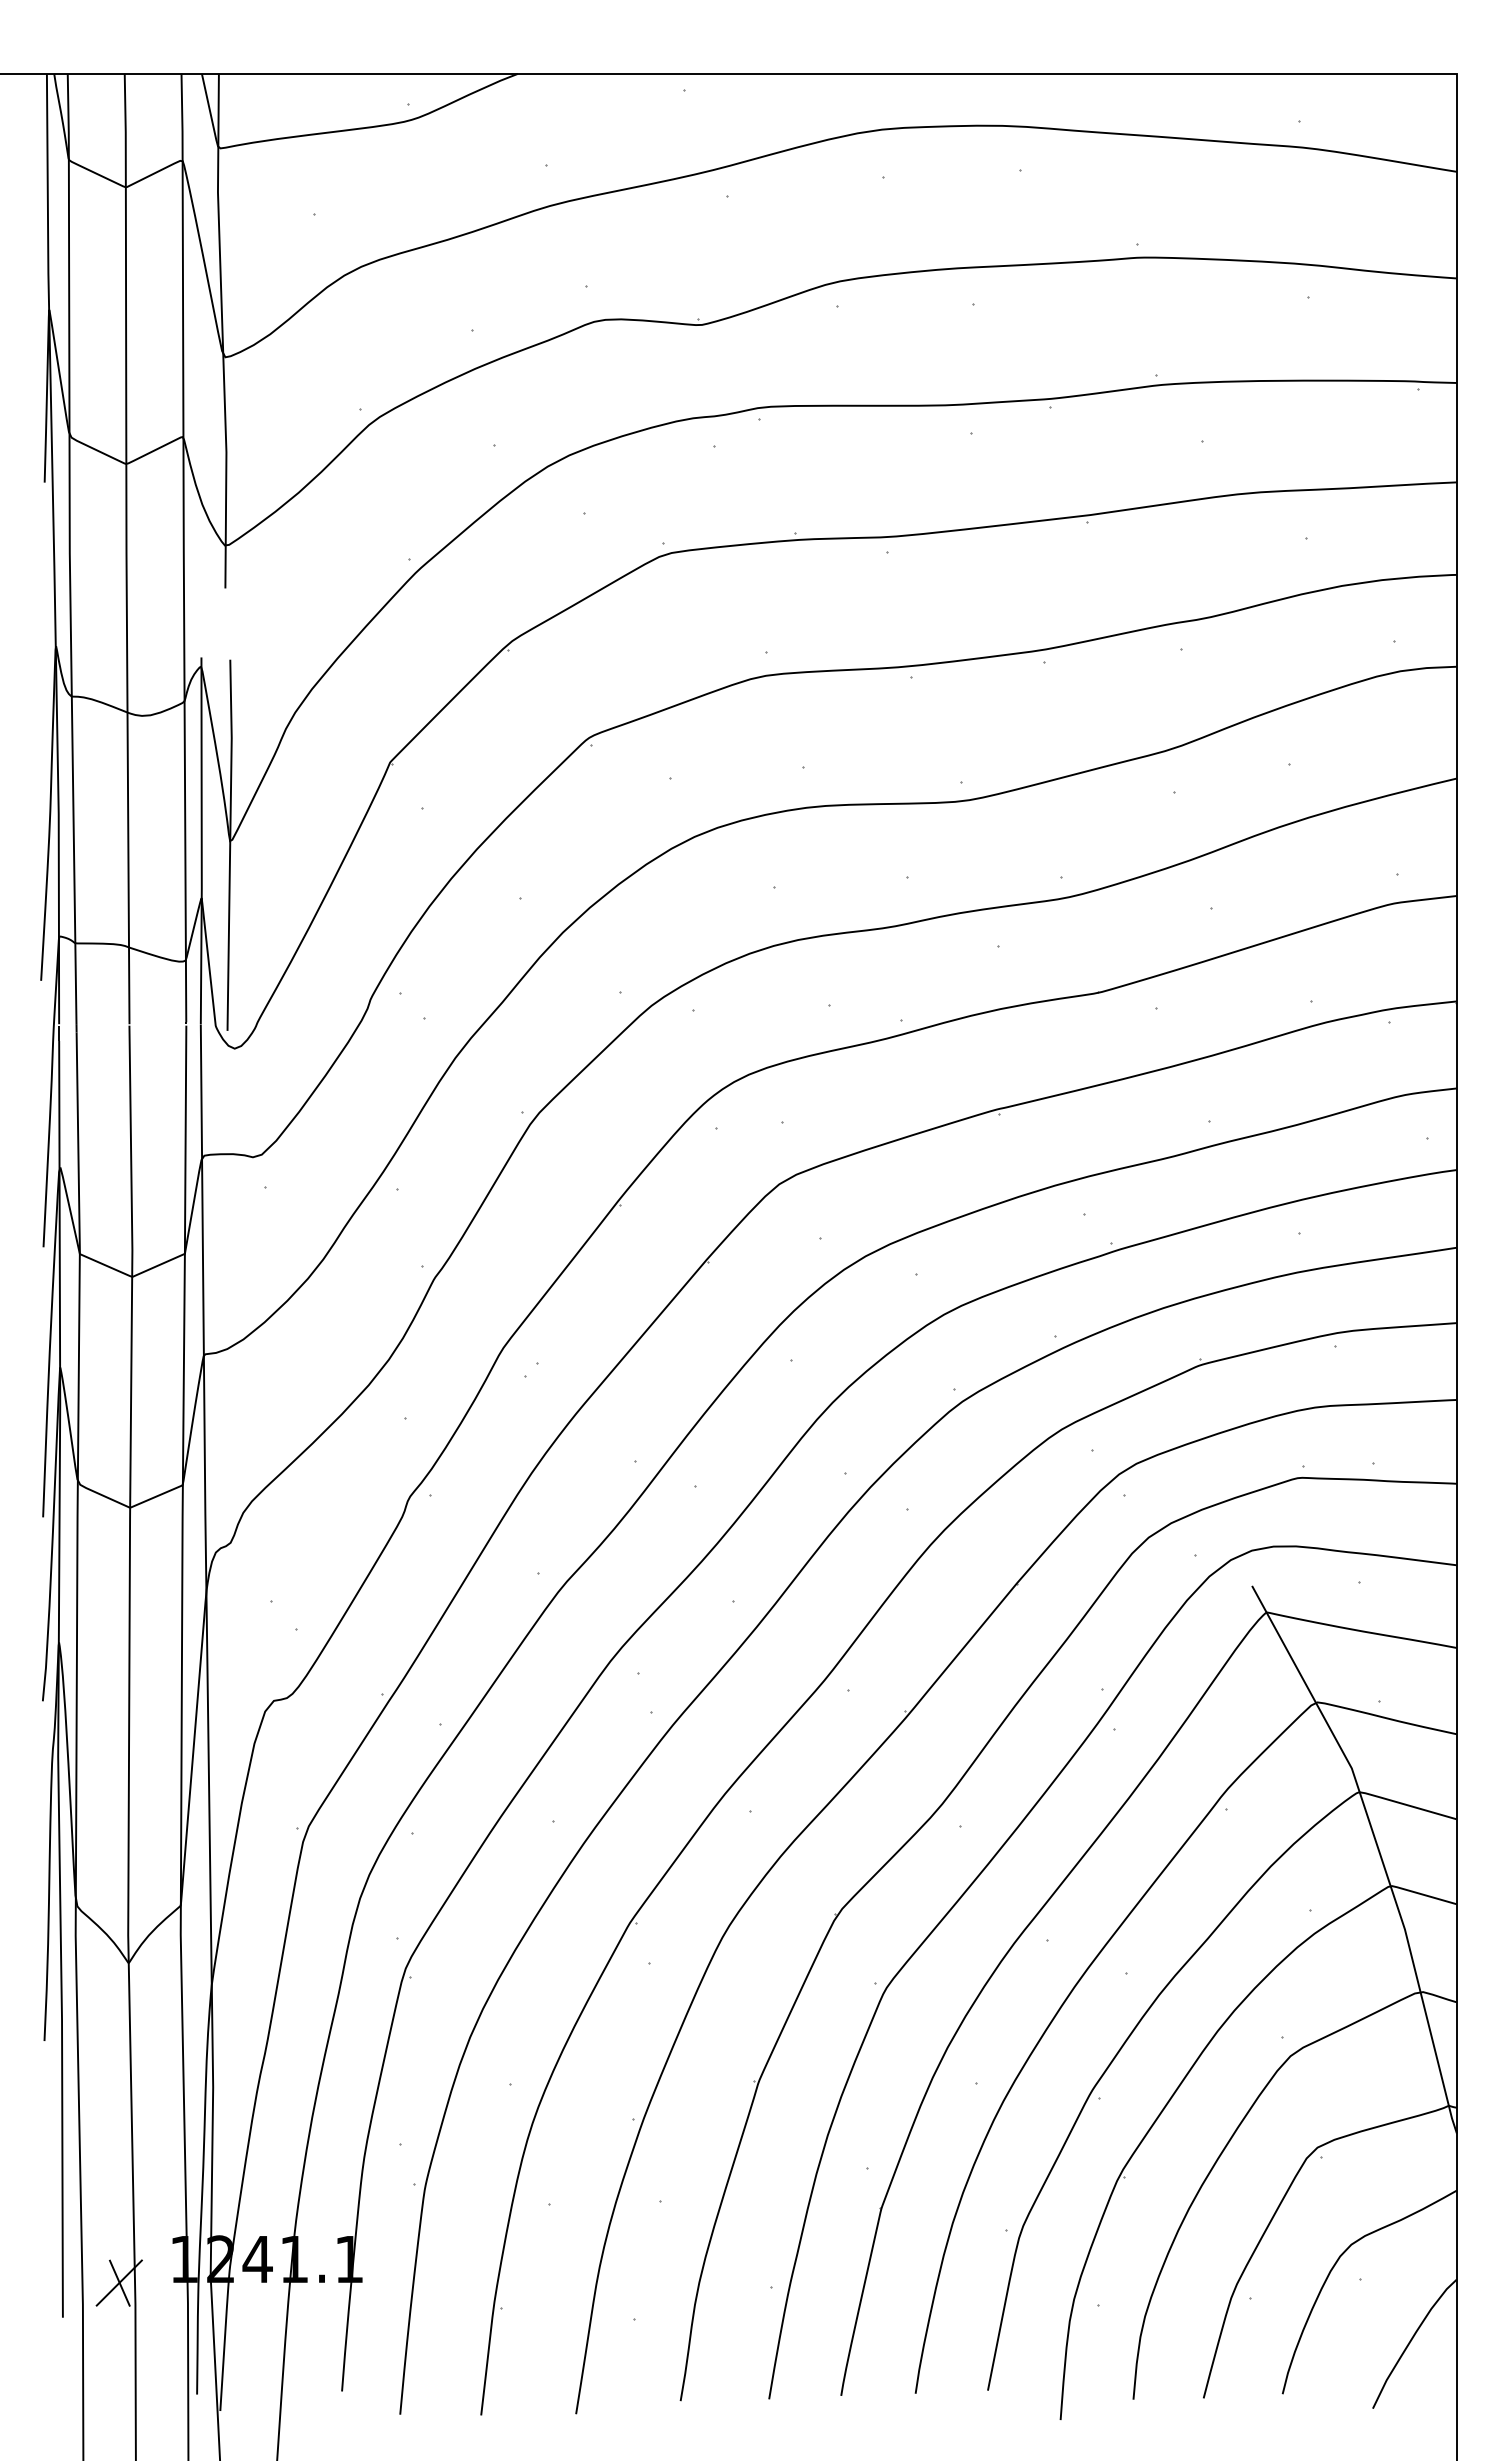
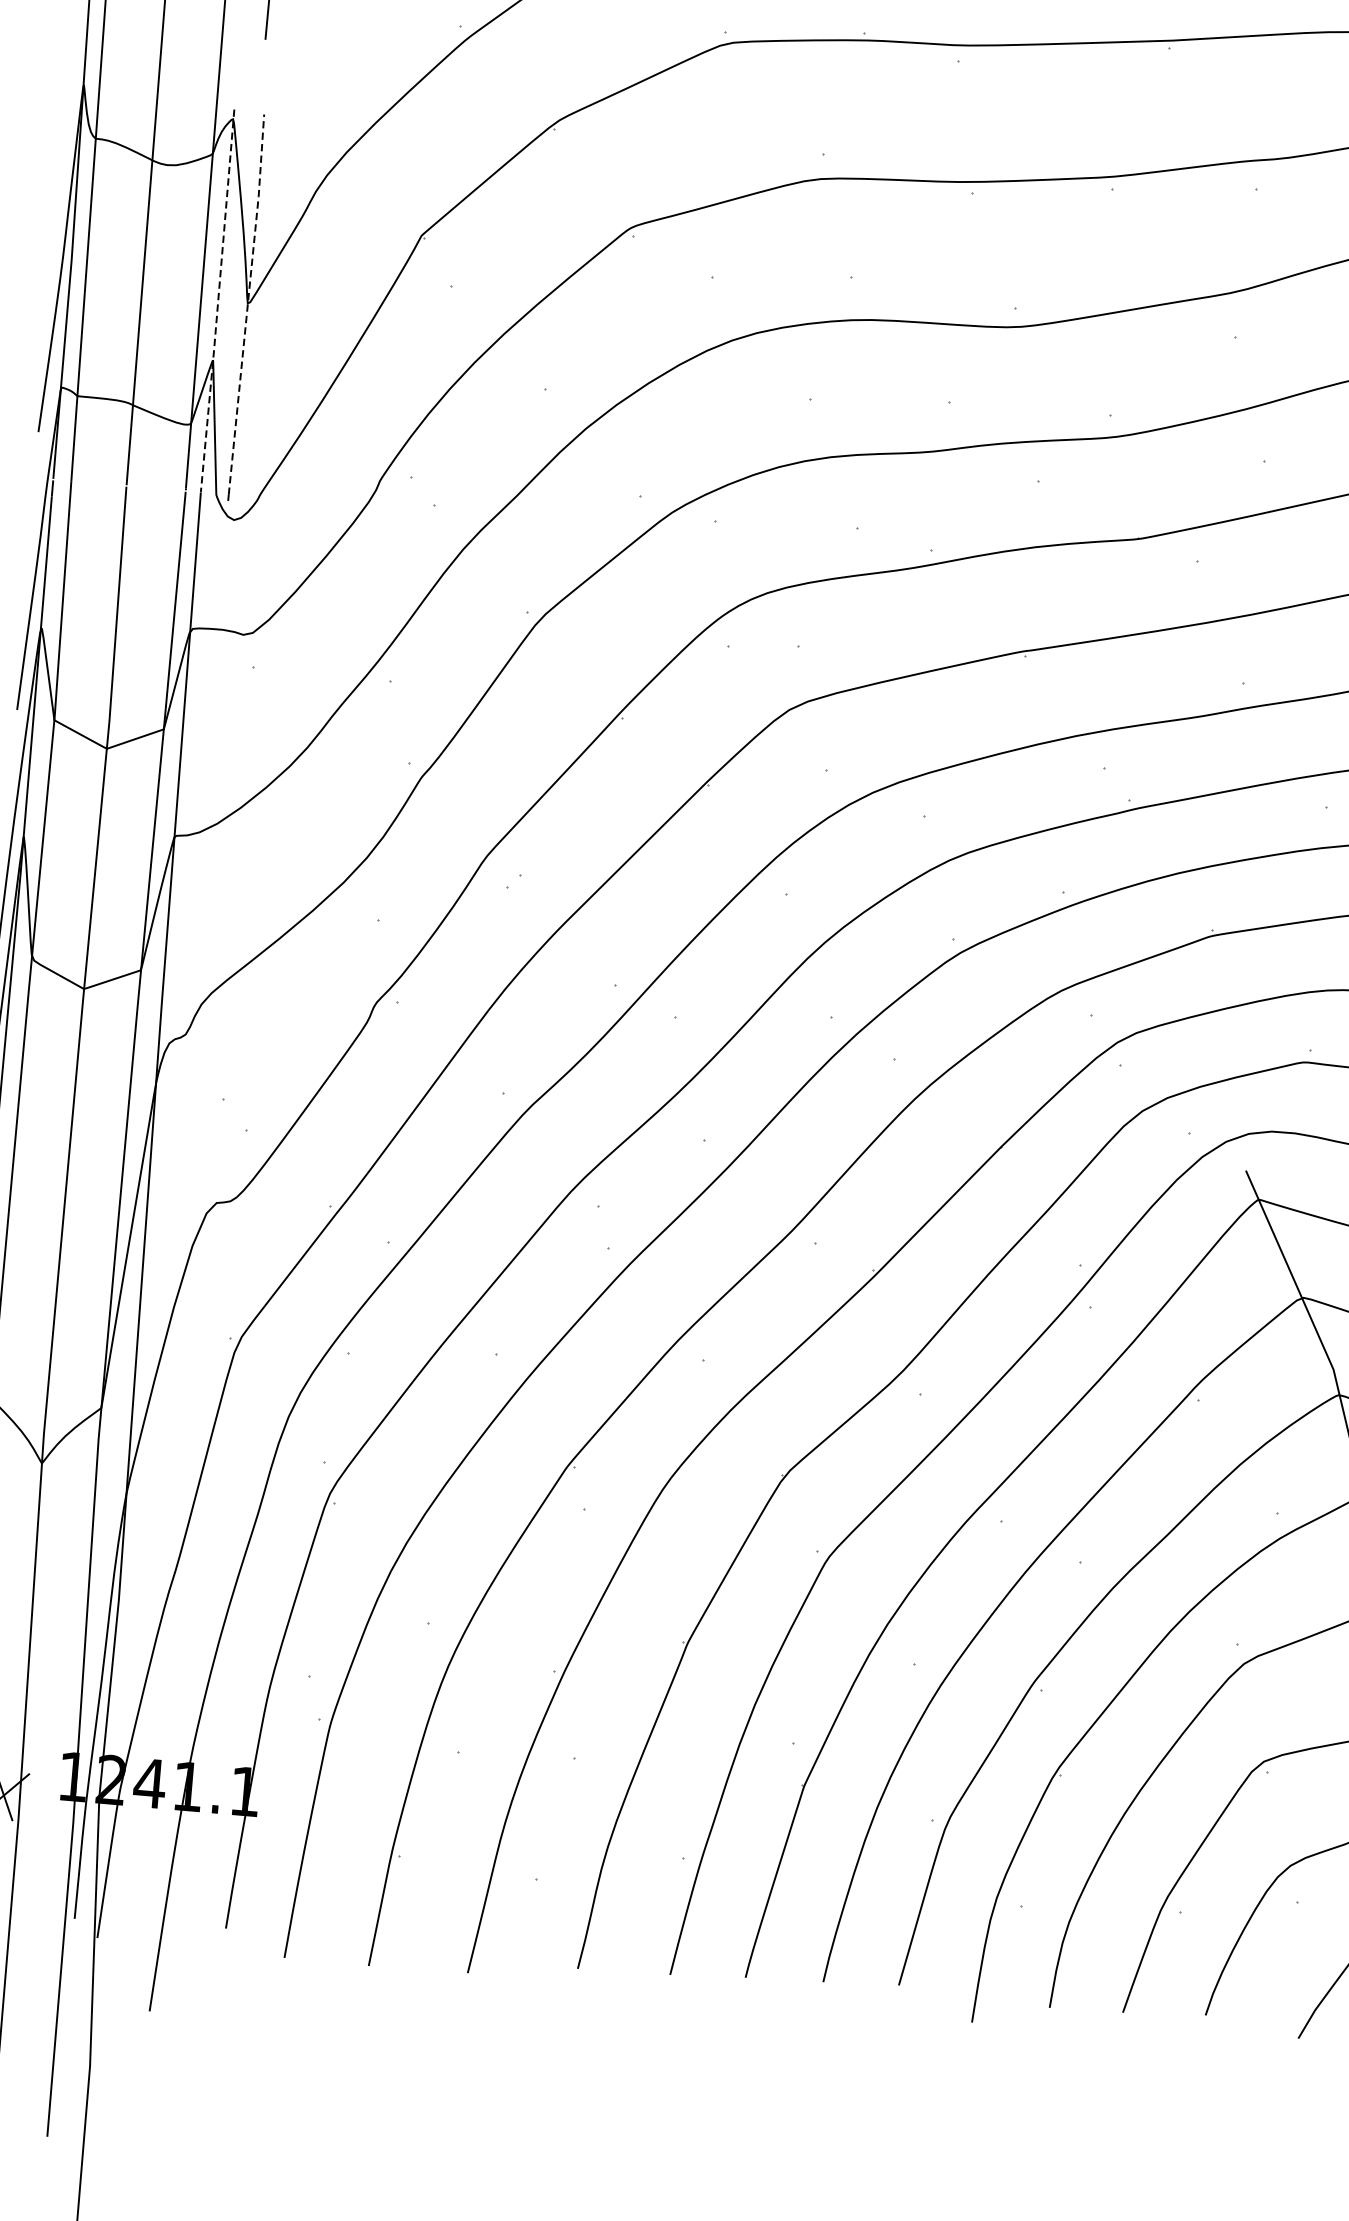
line: (230, 841) -> (248, 303), solid -> dashed
line: (201, 842) -> (217, 302), solid -> dashed

